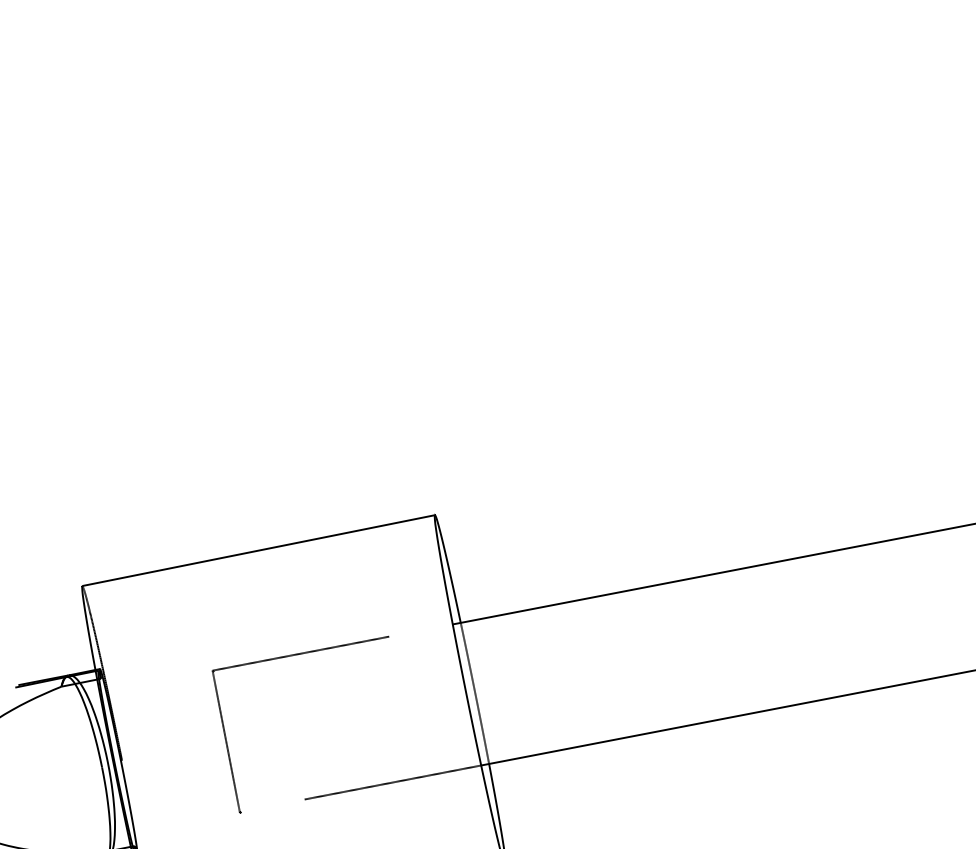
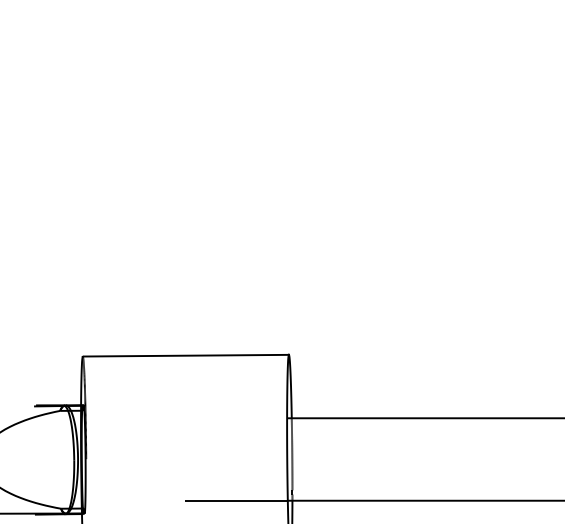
part: (299, 654) -> (197, 418), removed

